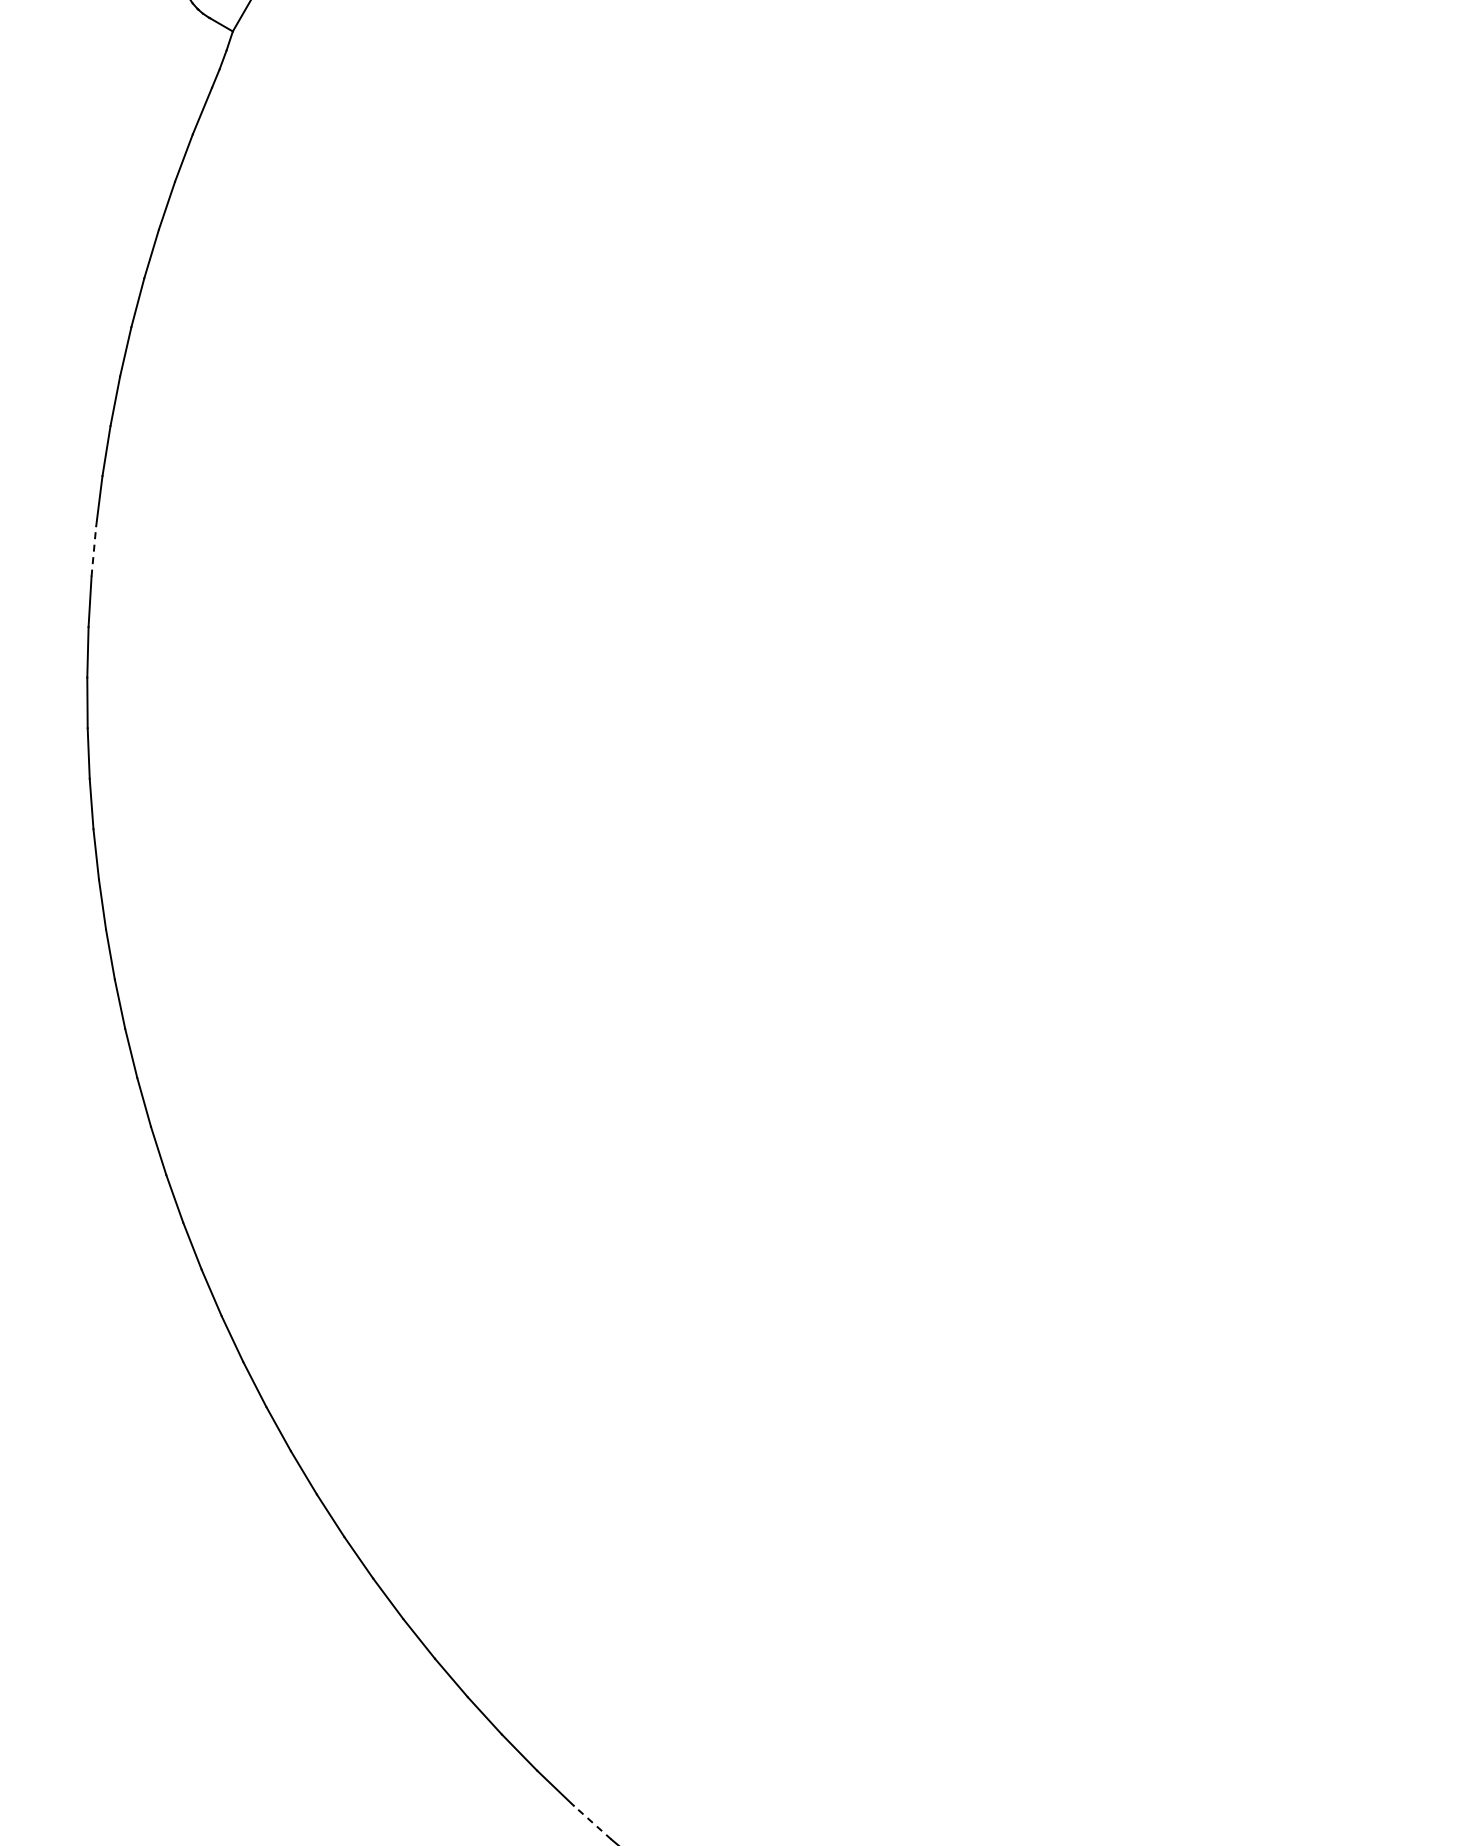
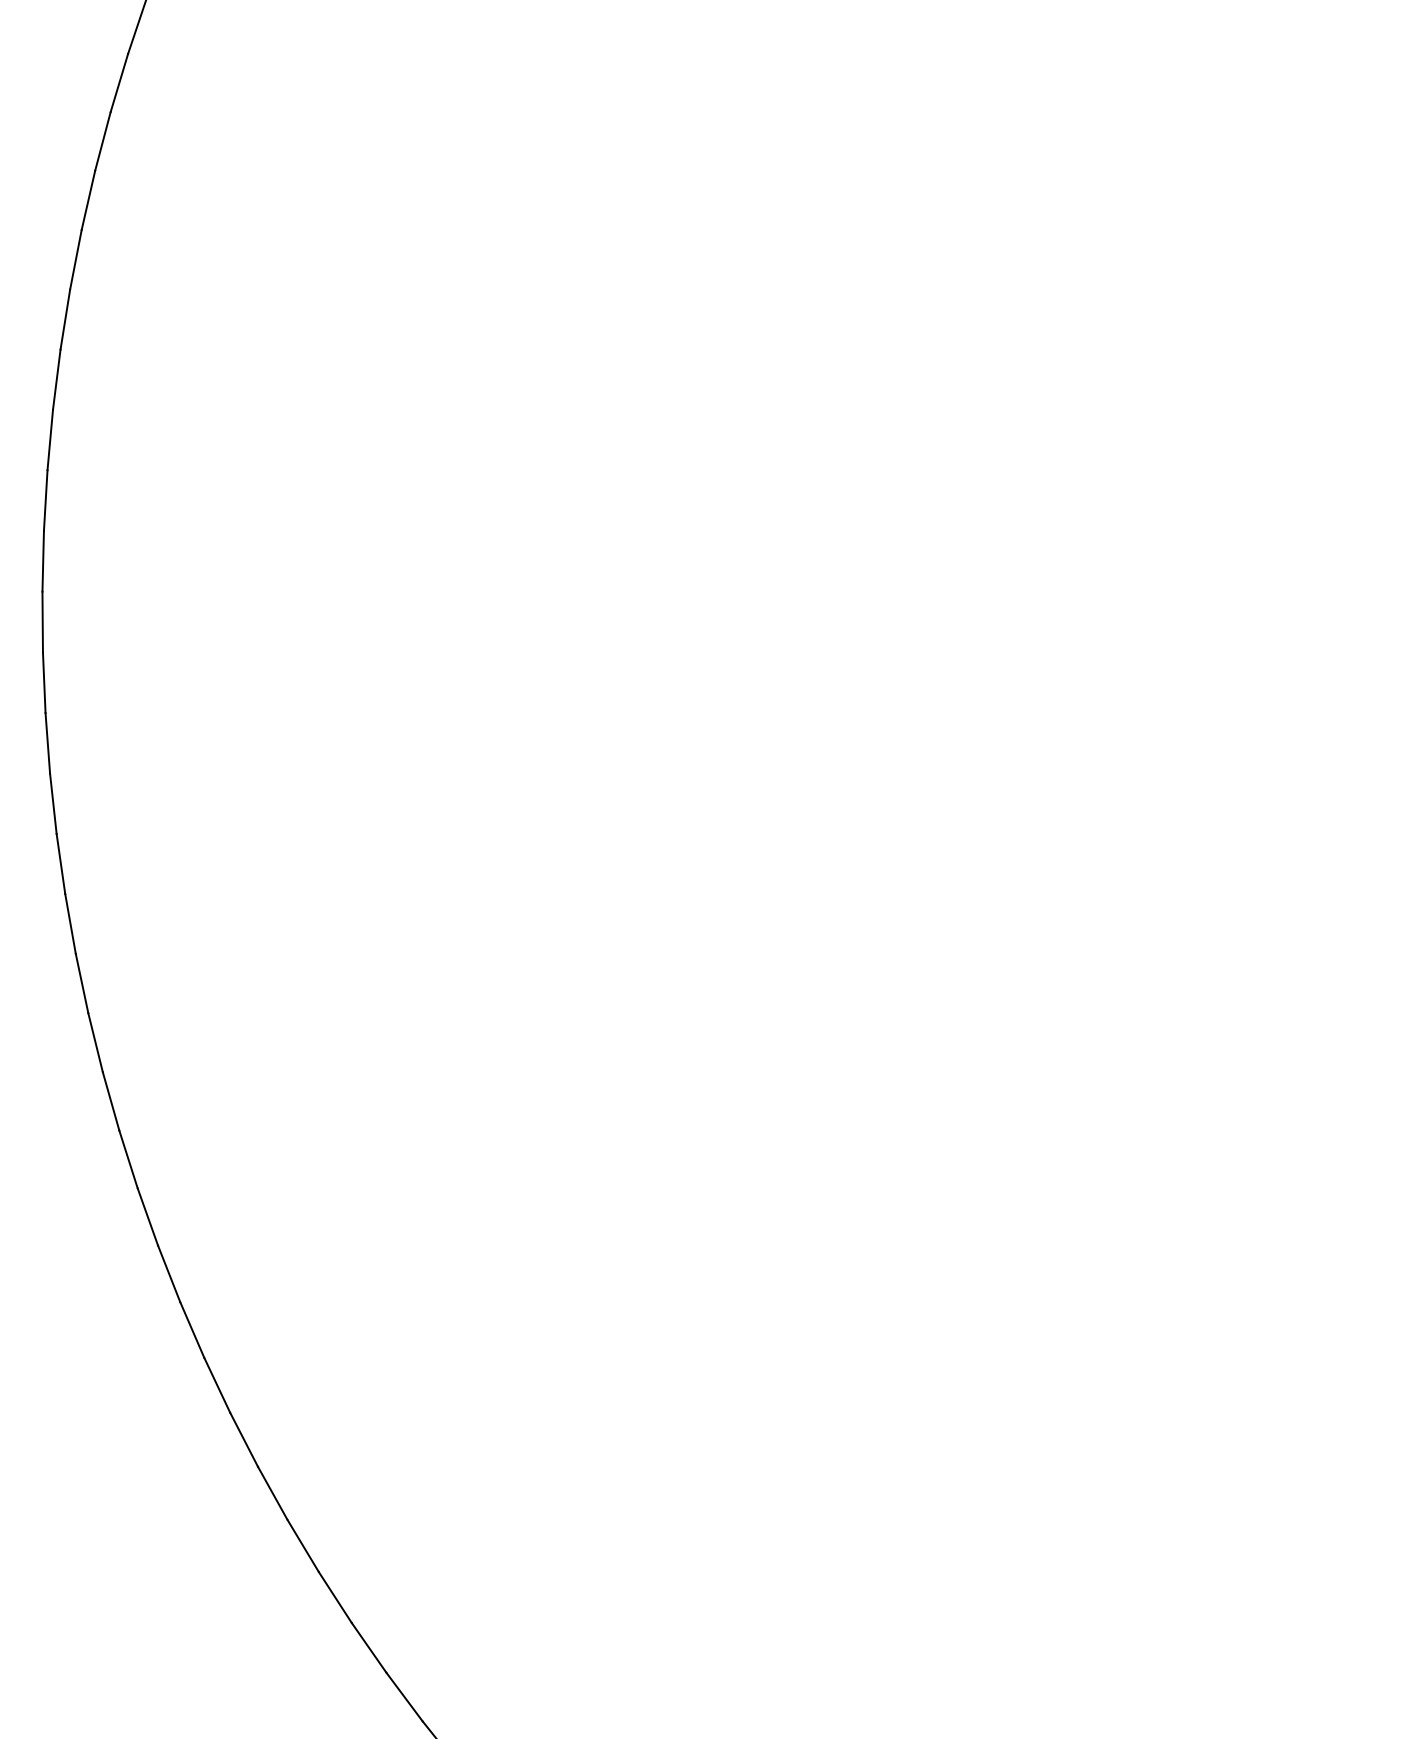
line: (93, 550) -> (119, 81), dashed -> solid
line: (592, 1822) -> (404, 1696), dashed -> solid

